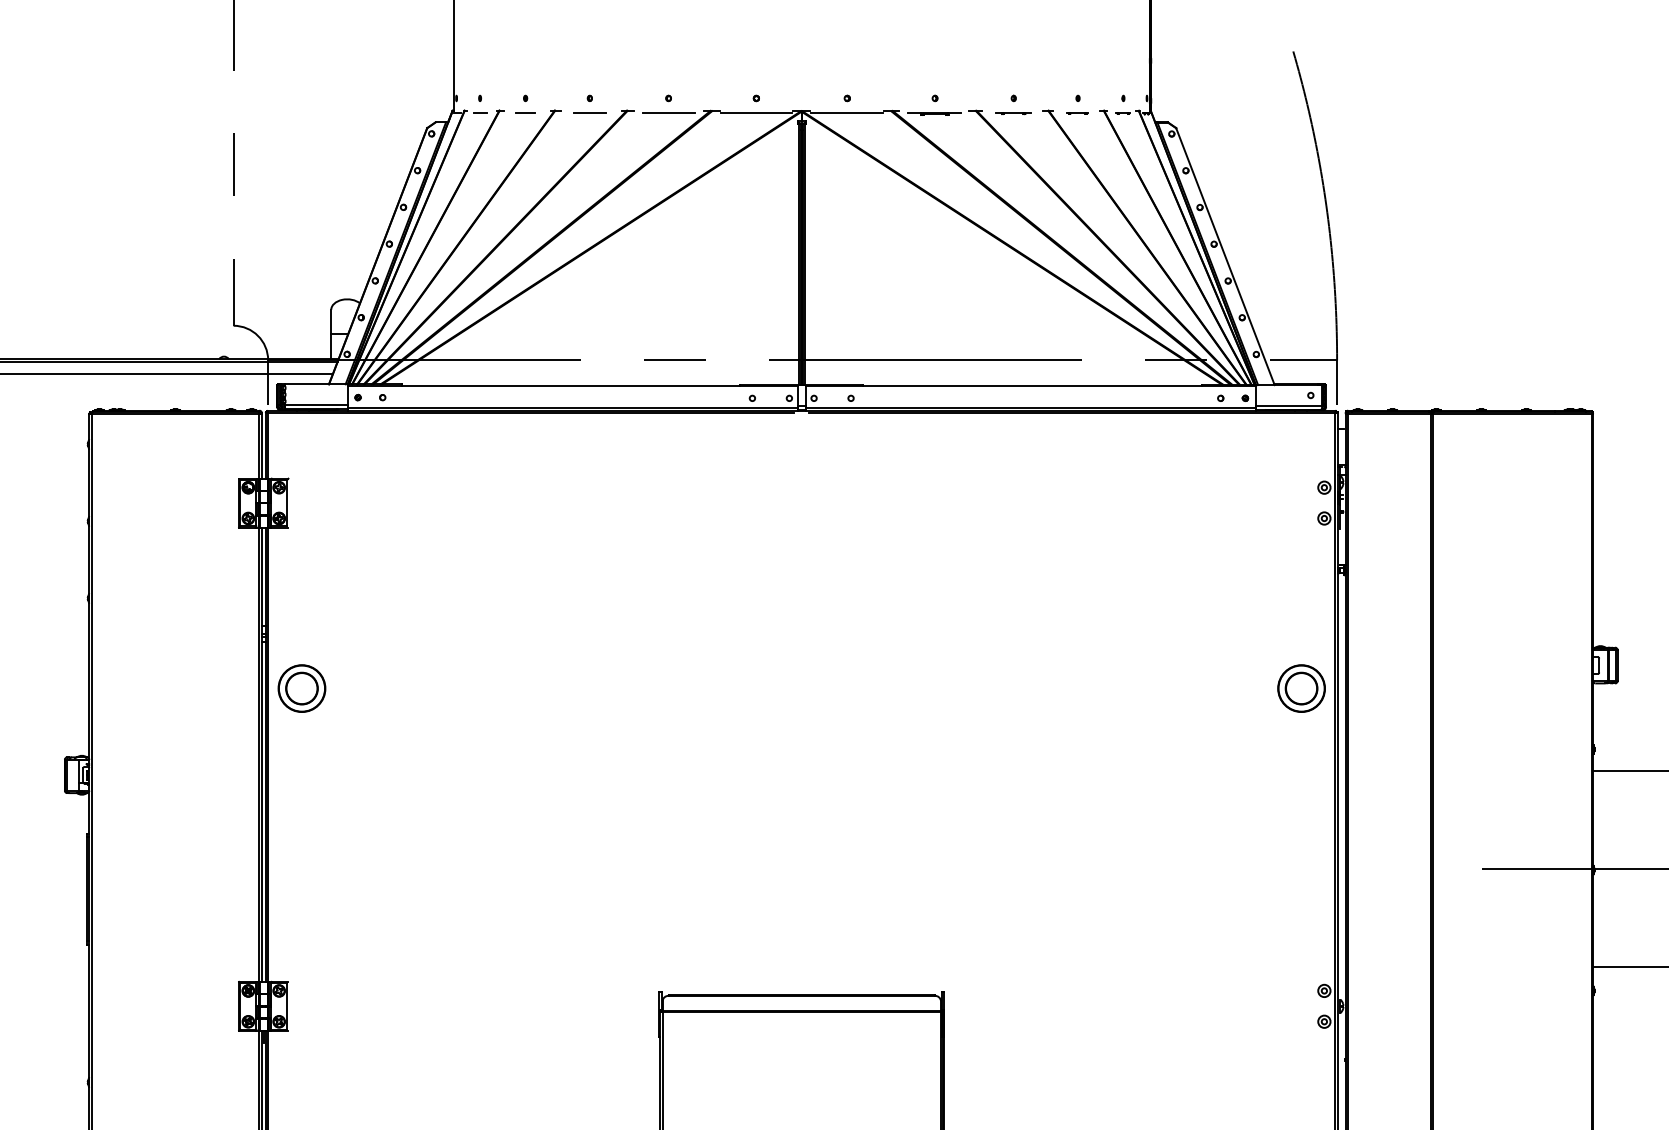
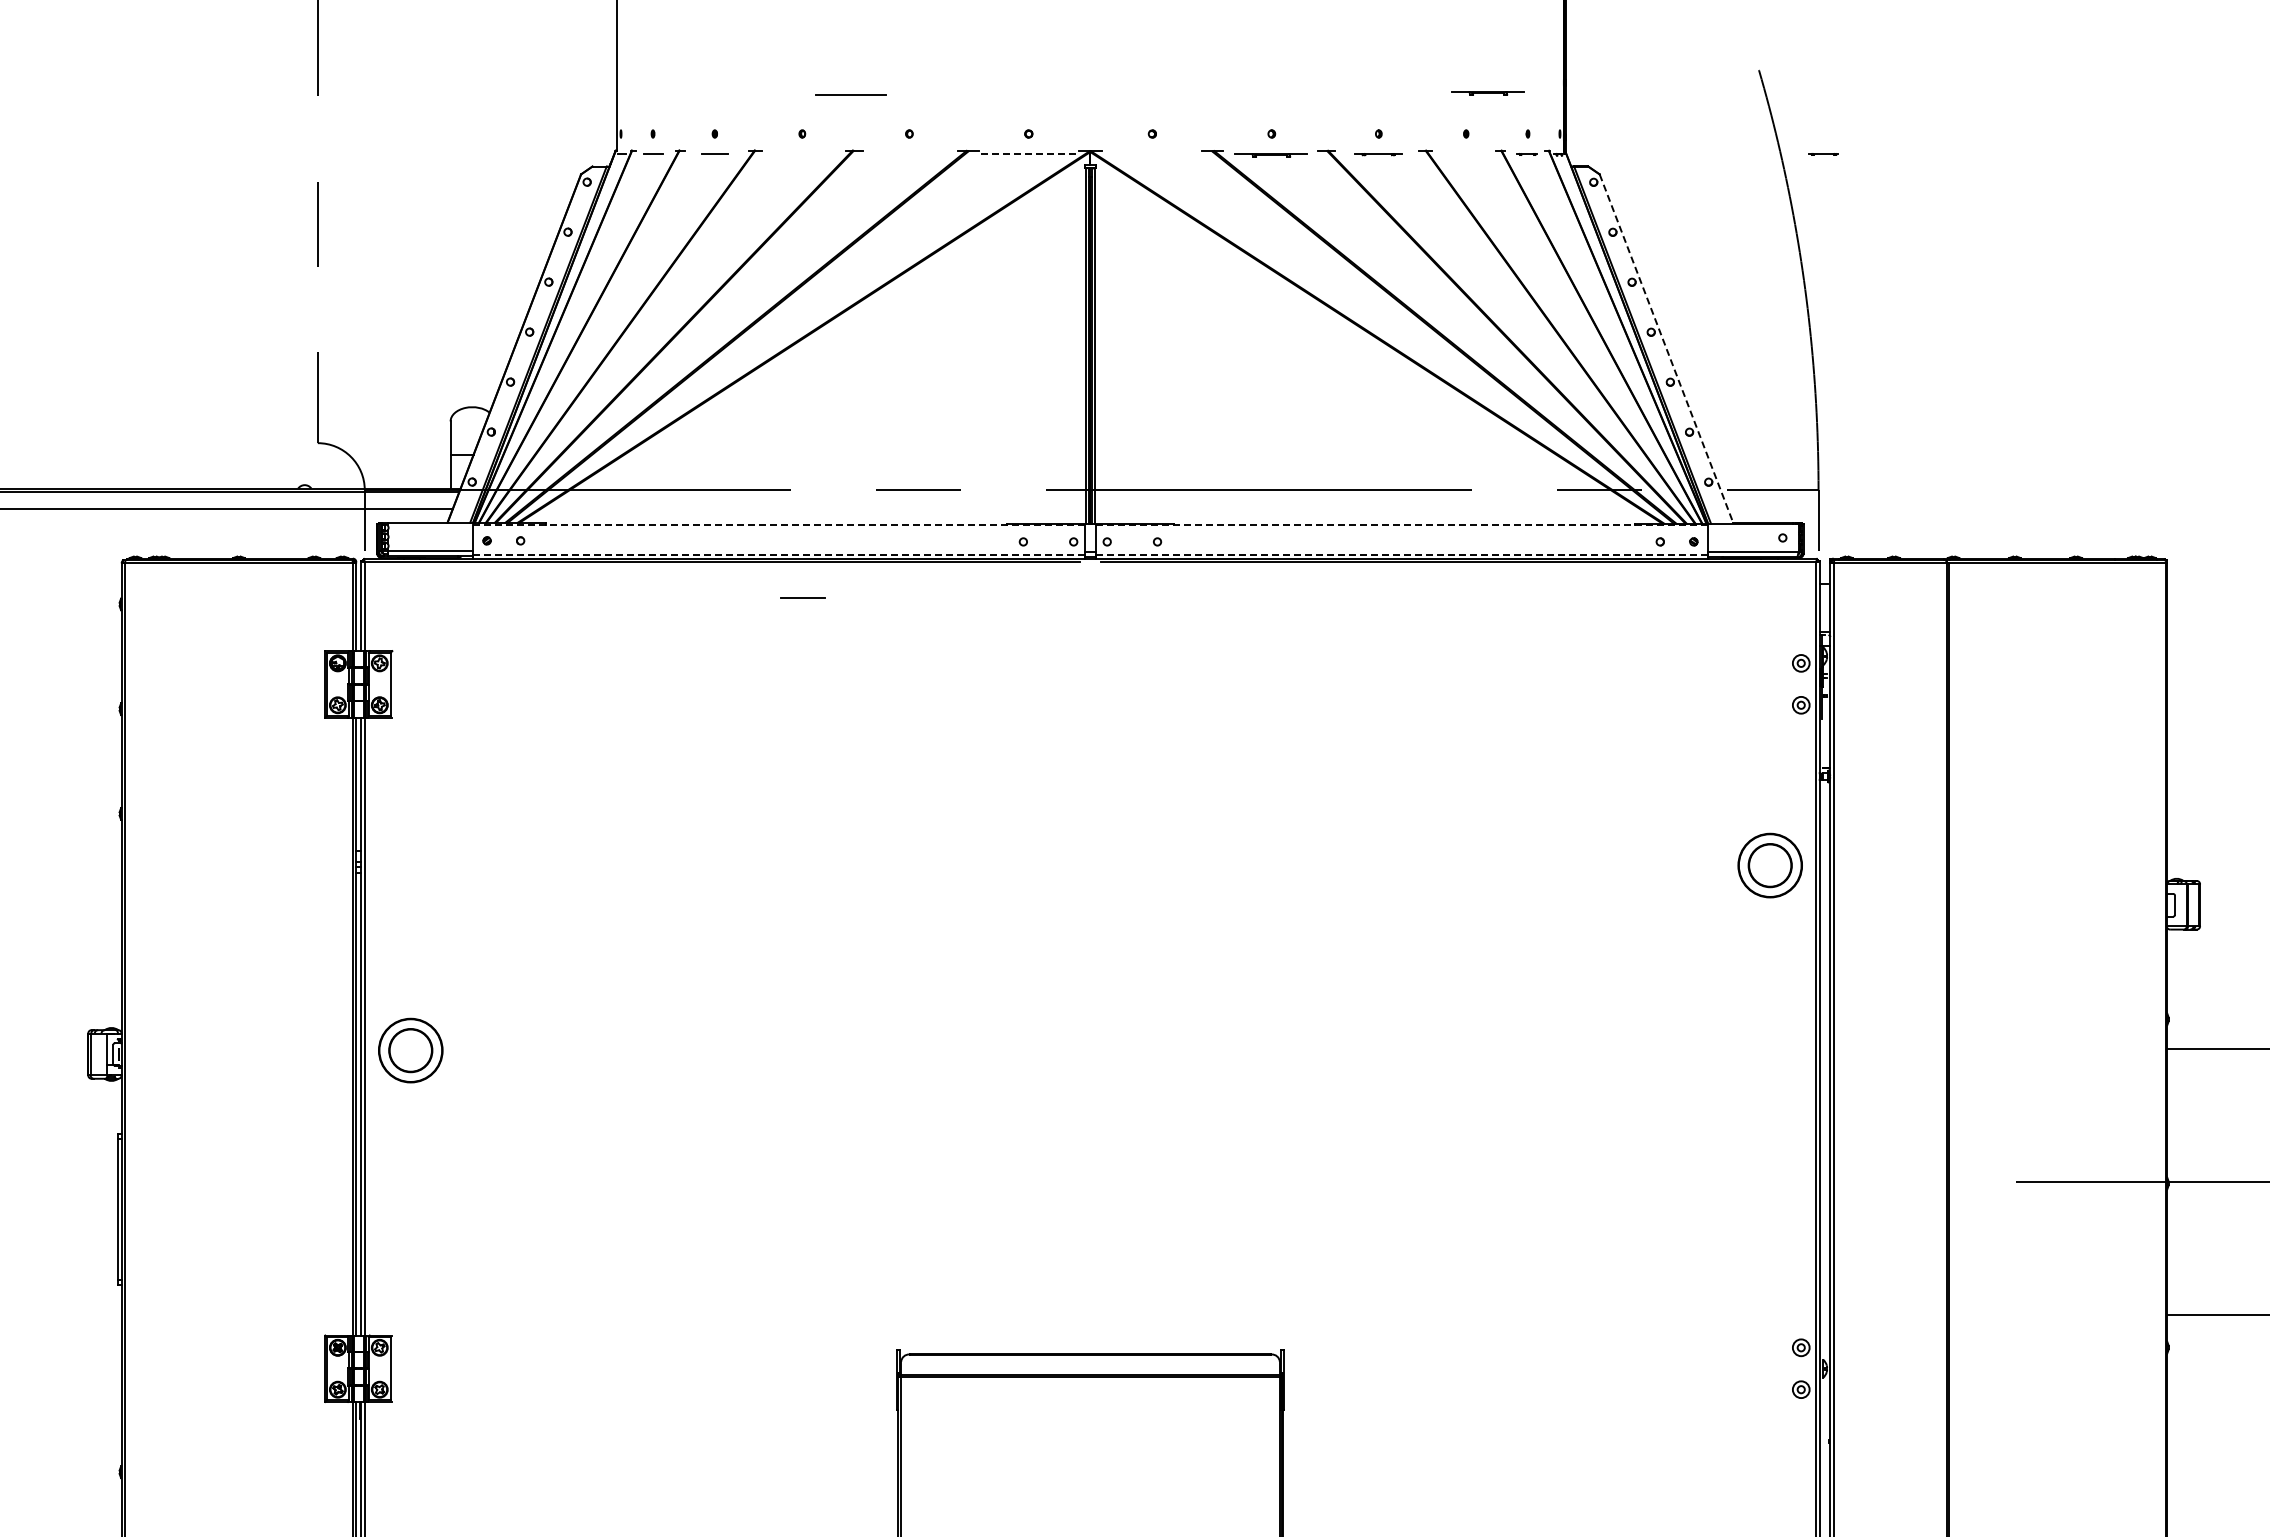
part: (1093, 68) -> (1487, 93), added
line: (590, 112) -> (802, 597), moved
line: (668, 112) -> (850, 94), moved
line: (756, 113) -> (1029, 154), solid -> dashed
line: (846, 113) -> (1151, 154), removed
line: (1077, 113) -> (1823, 154), moved
line: (1225, 256) -> (1666, 349), solid -> dashed
line: (573, 386) -> (779, 525), solid -> dashed
line: (1030, 386) -> (1401, 525), solid -> dashed
line: (573, 407) -> (779, 554), solid -> dashed
line: (1030, 407) -> (1401, 554), solid -> dashed
part: (301, 688) -> (410, 1050), moved
part: (1301, 688) -> (1769, 865), moved

